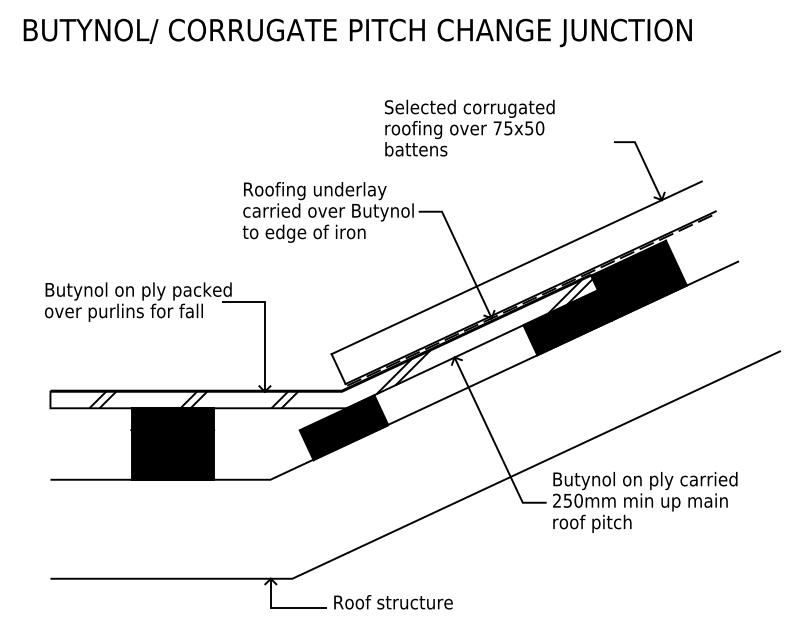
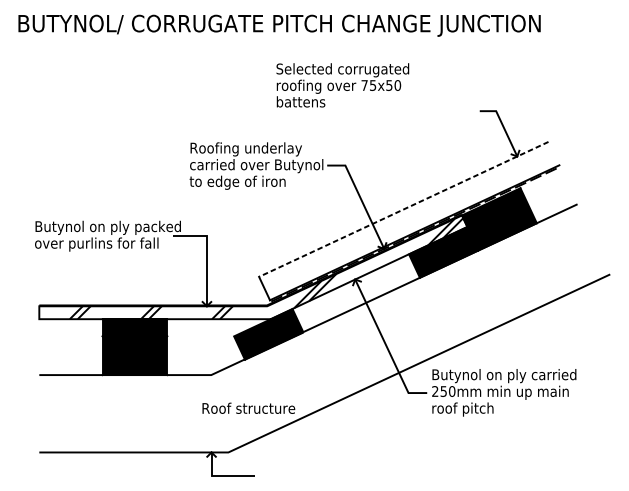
text: (469, 127) -> (342, 84), moved
line: (516, 268) -> (403, 209), solid -> dashed
text: (393, 602) -> (248, 408), moved

